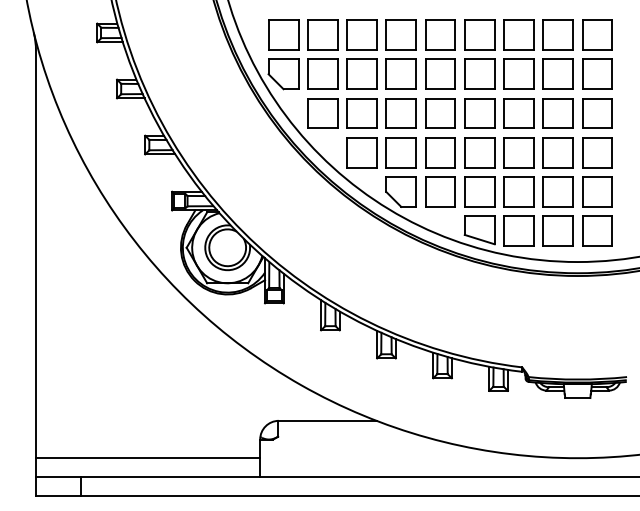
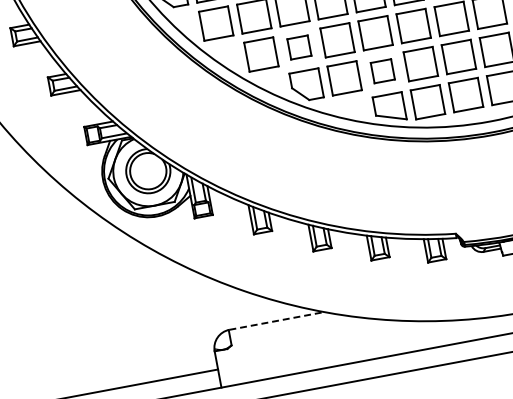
part: (400, 152) -> (298, 47), size x0.7
part: (479, 191) -> (382, 70), size x0.7
line: (327, 420) -> (276, 320), solid -> dashed

